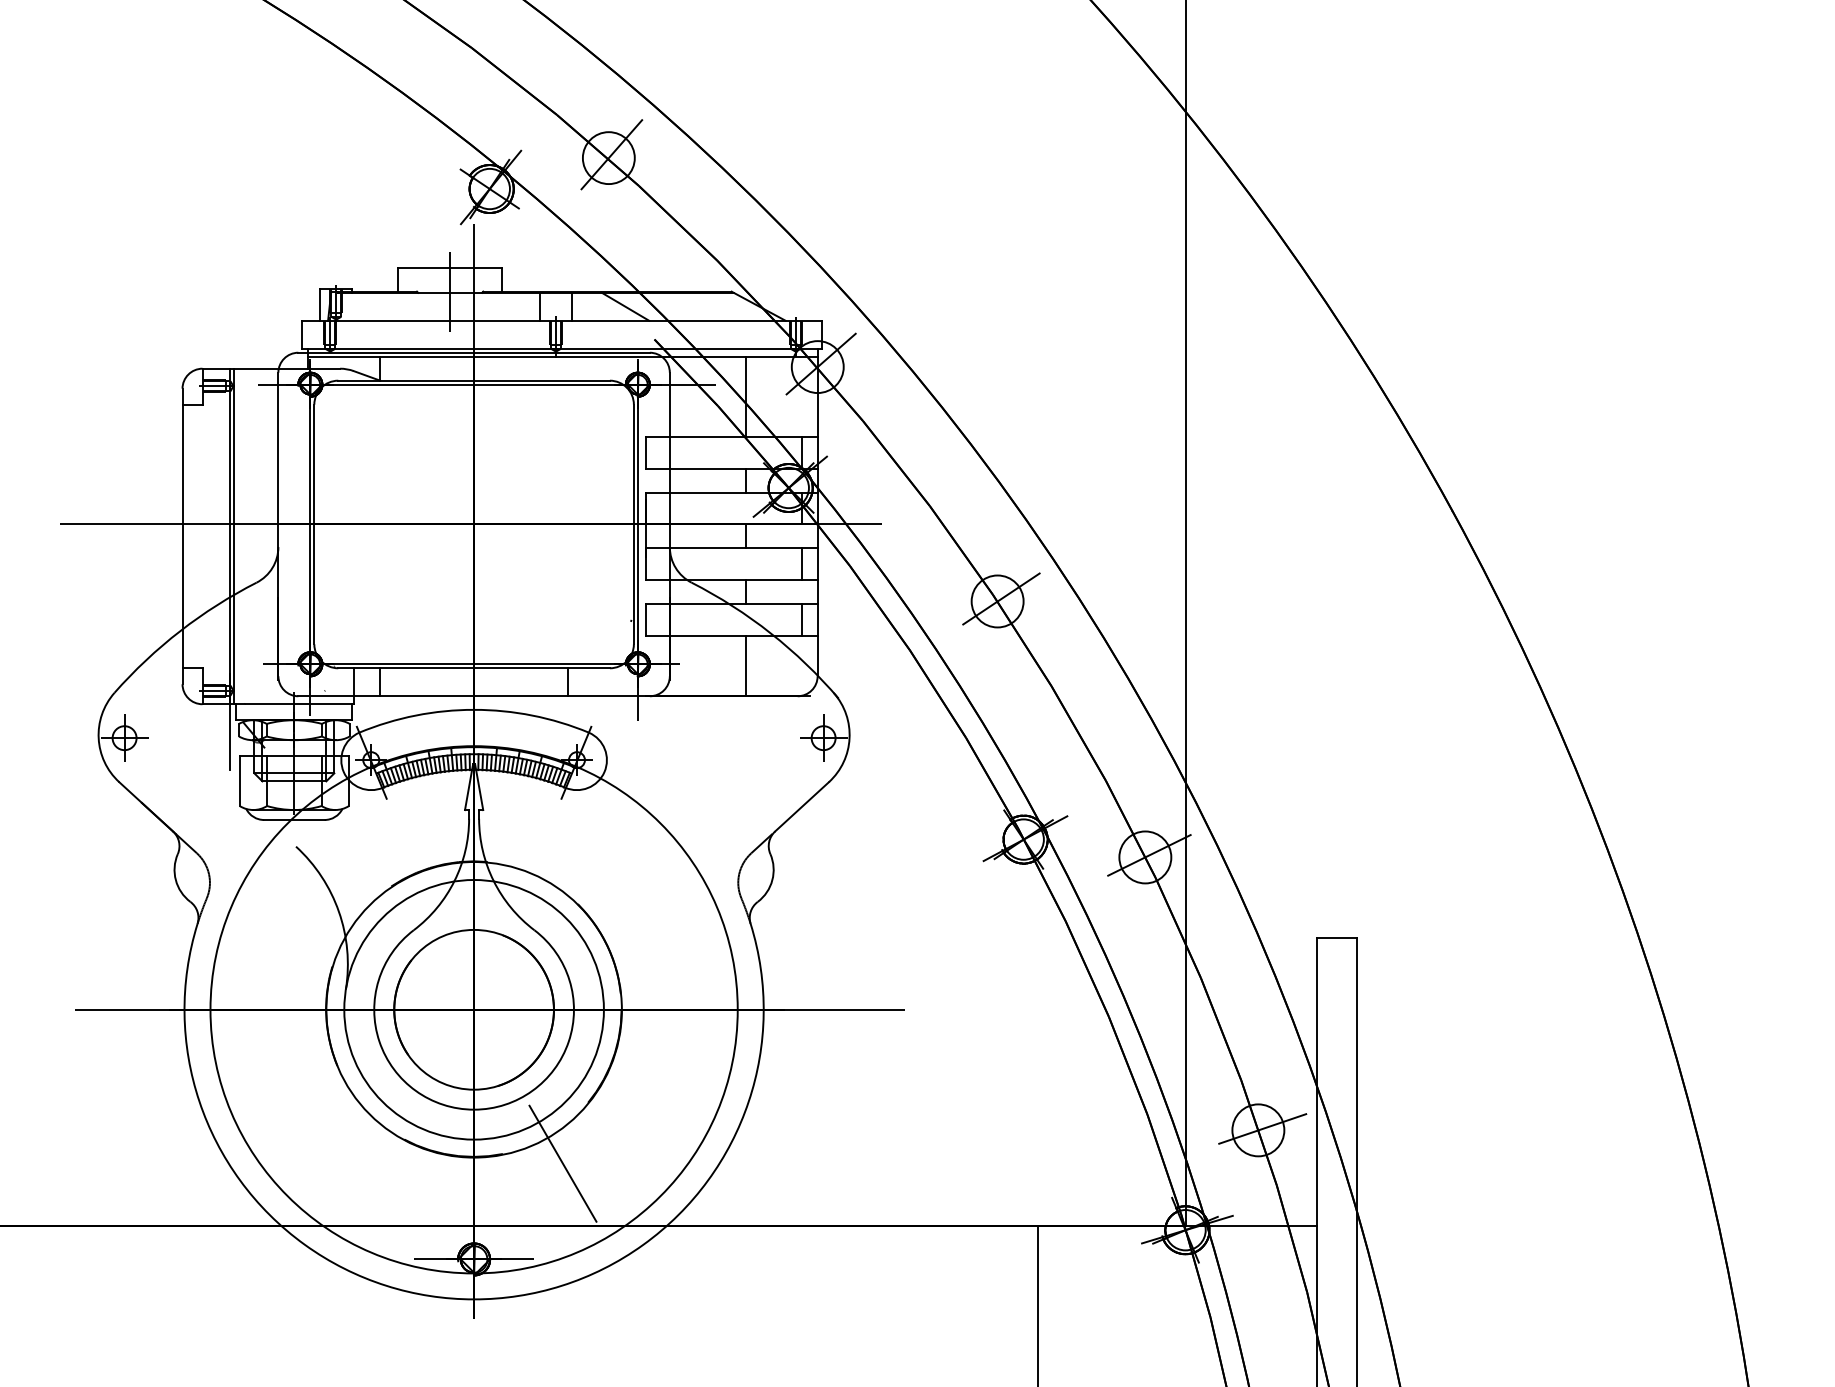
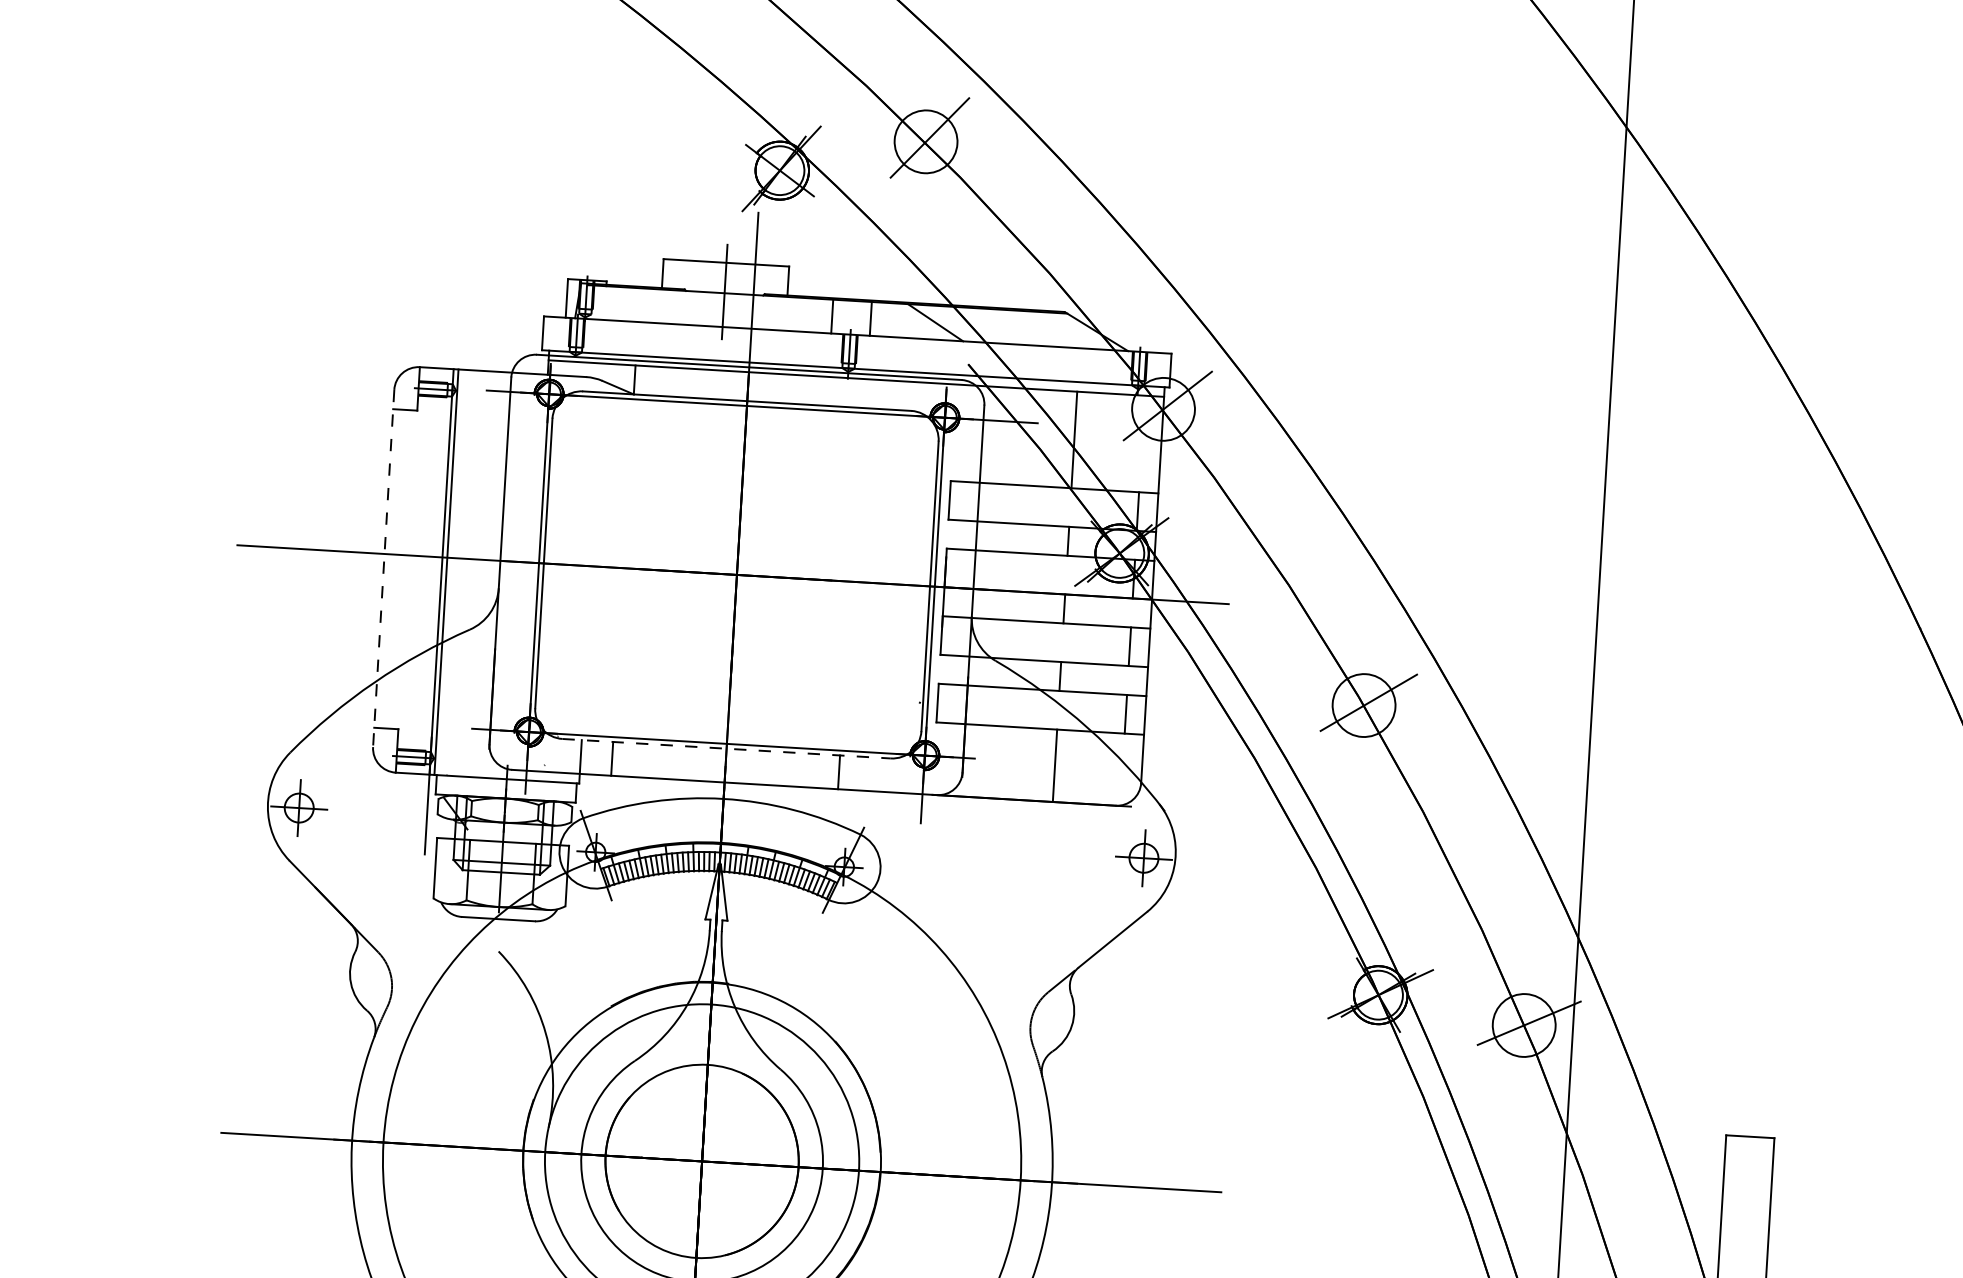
line: (182, 536) -> (383, 568), solid -> dashed
line: (474, 668) -> (727, 748), solid -> dashed

